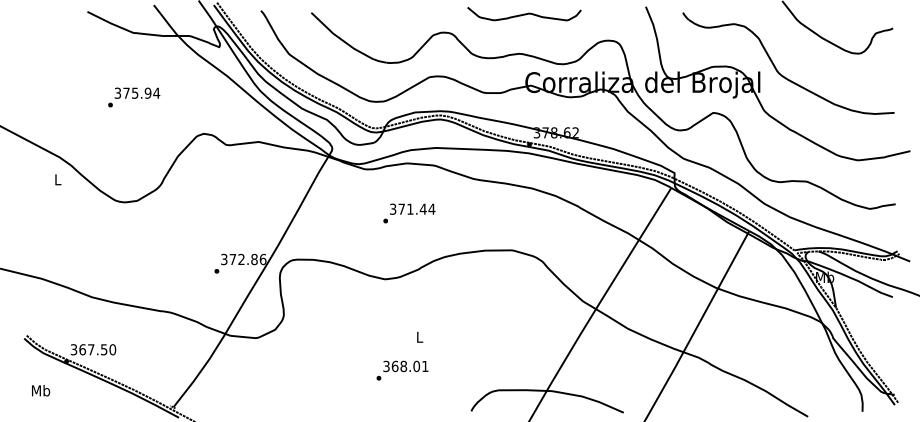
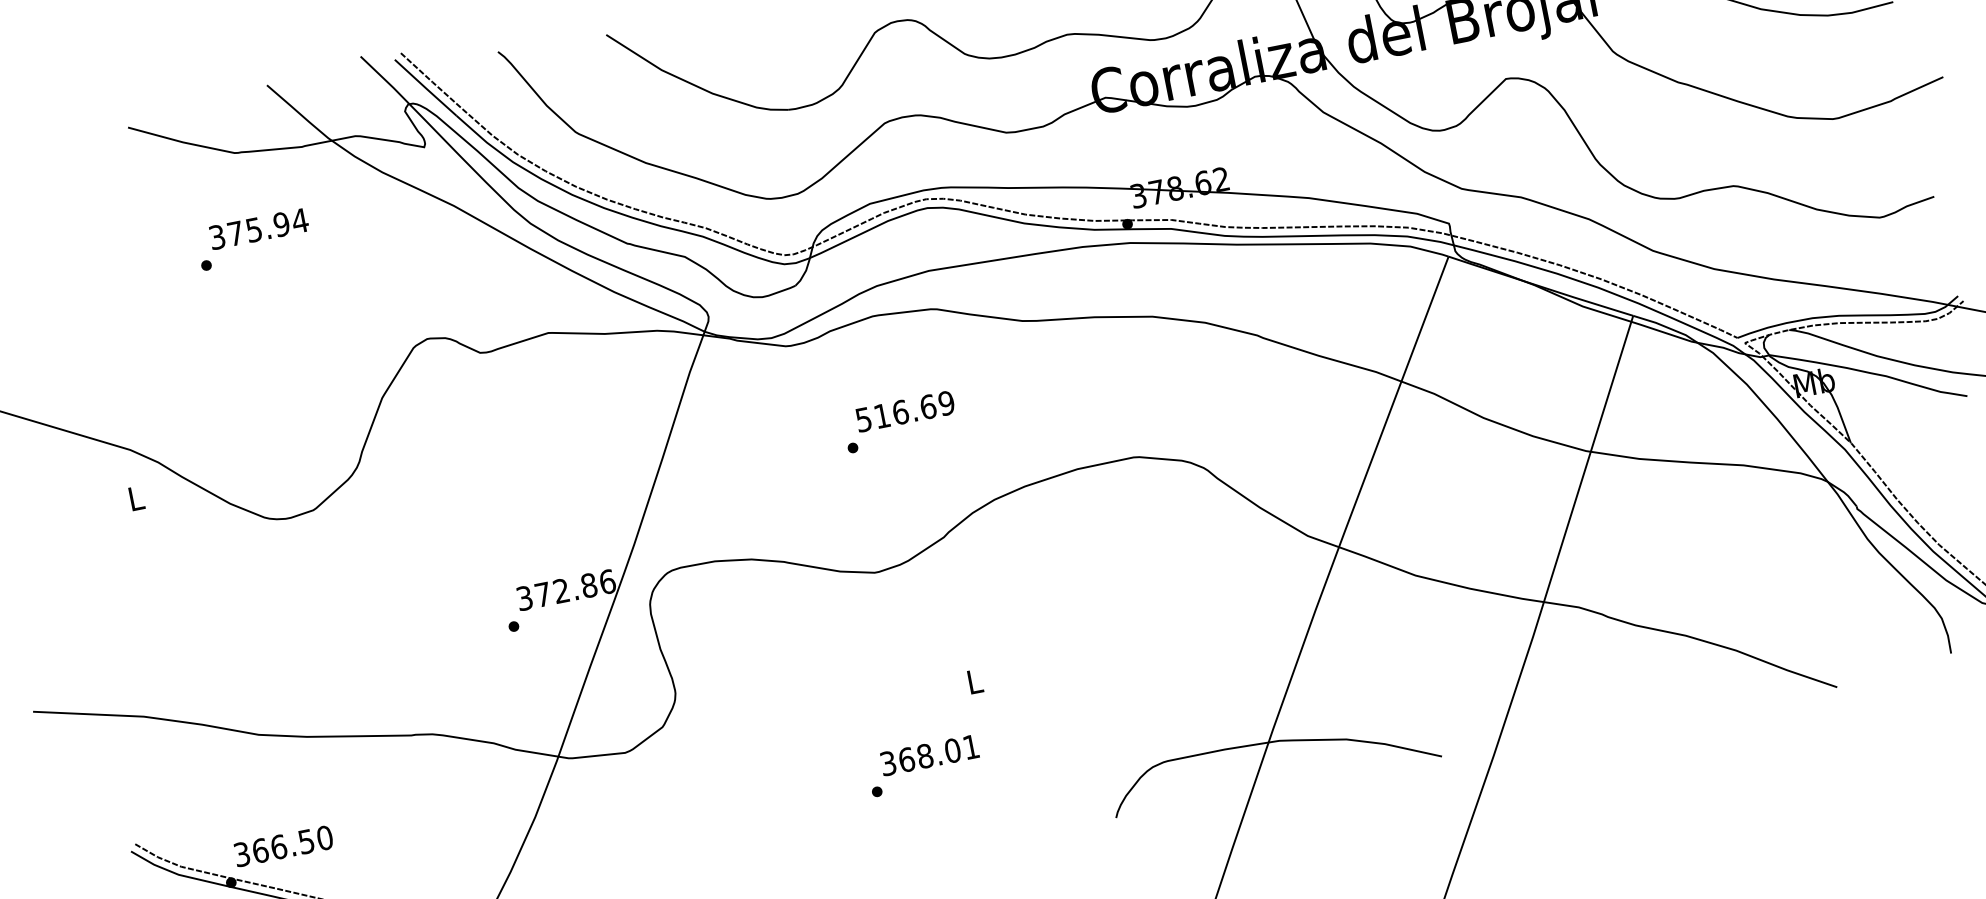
text: (134, 97) -> (254, 239), moved
text: (412, 208) -> (904, 409), 371.44 -> 516.69
text: (91, 349) -> (279, 846), 367.50 -> 366.50
text: (402, 370) -> (924, 765), moved

